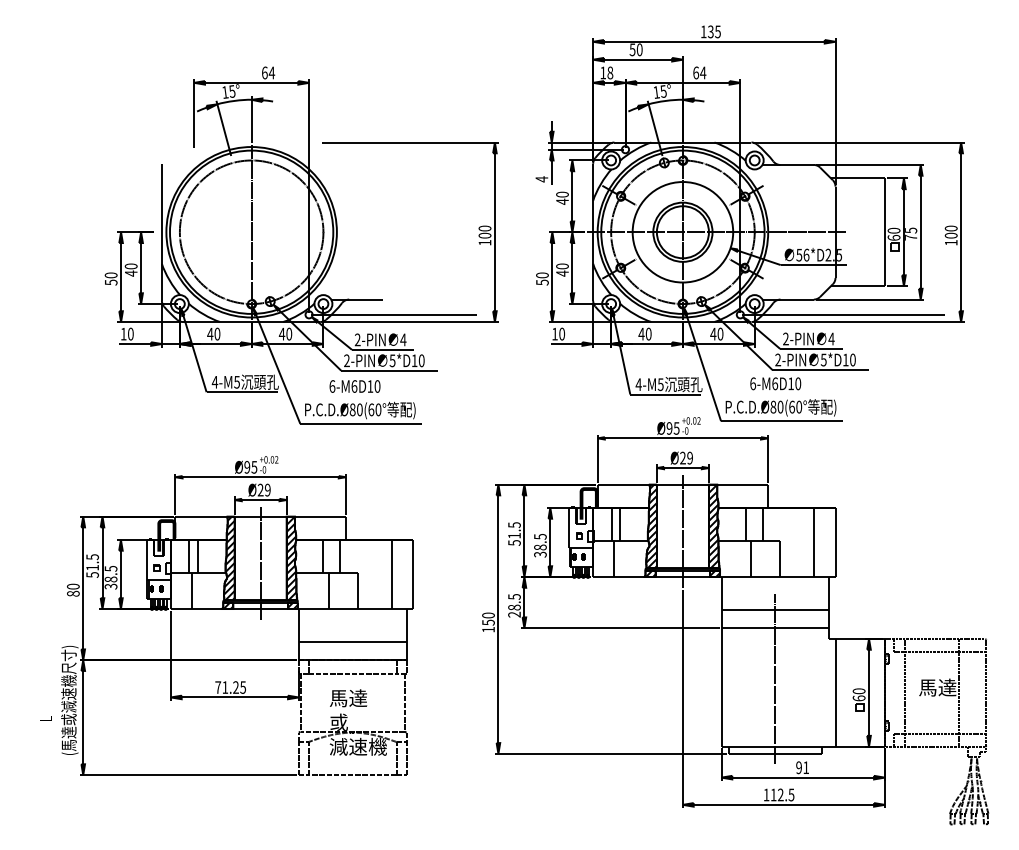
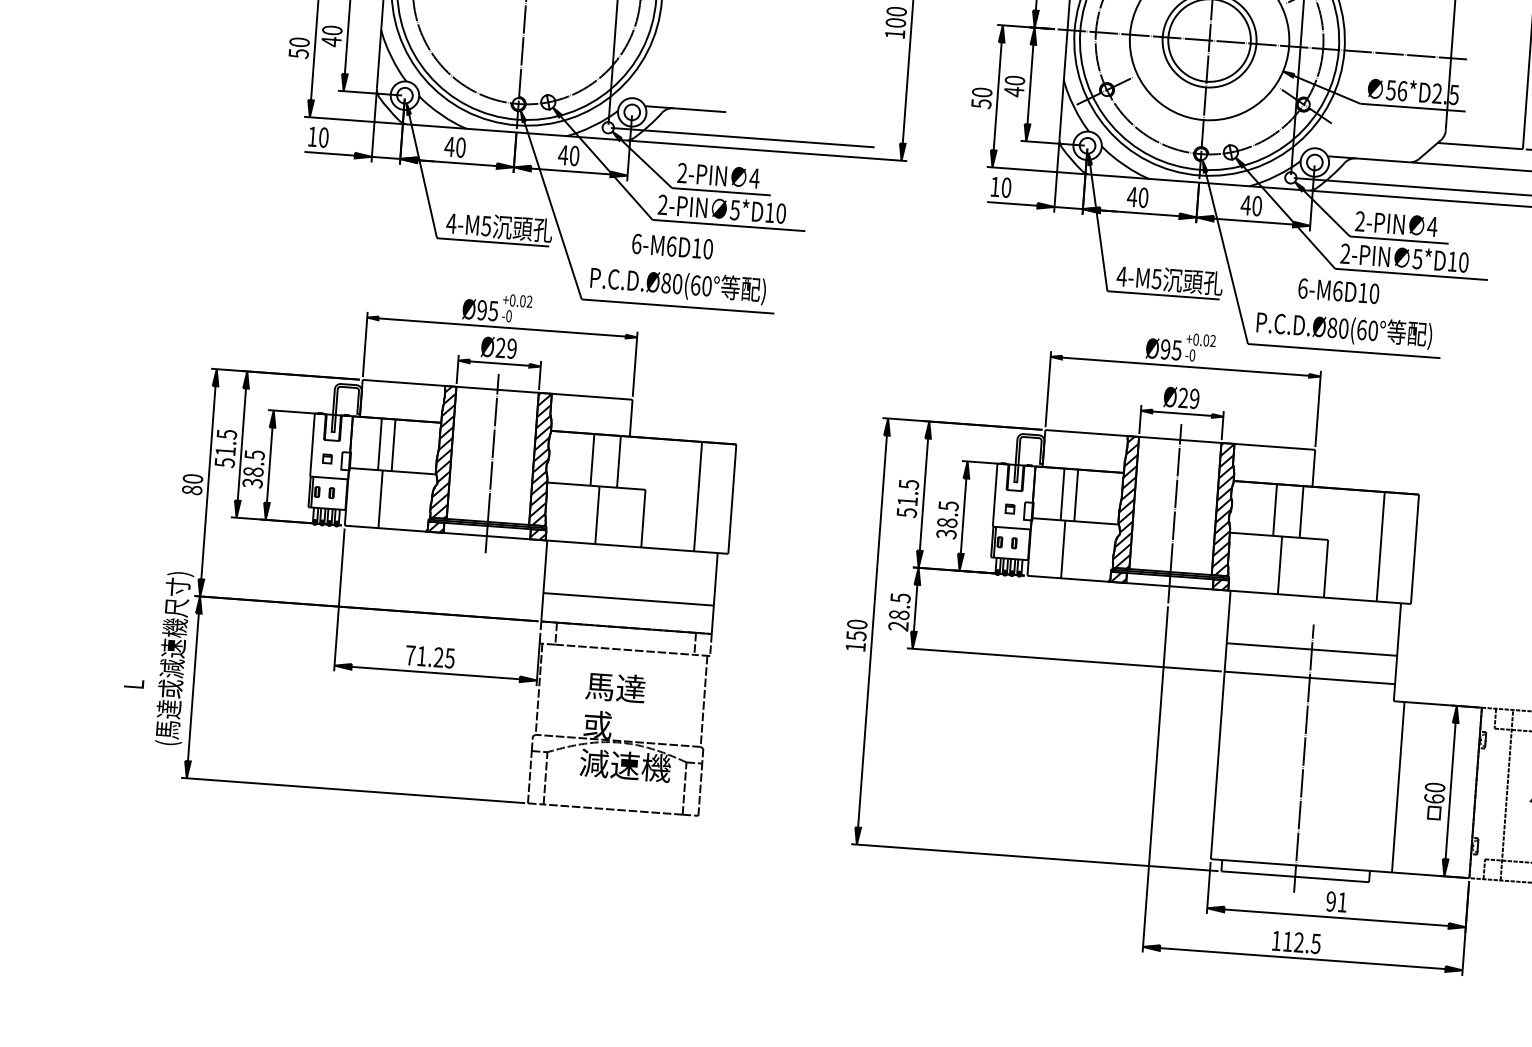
part: (226, 615) -> (432, 542), moved

